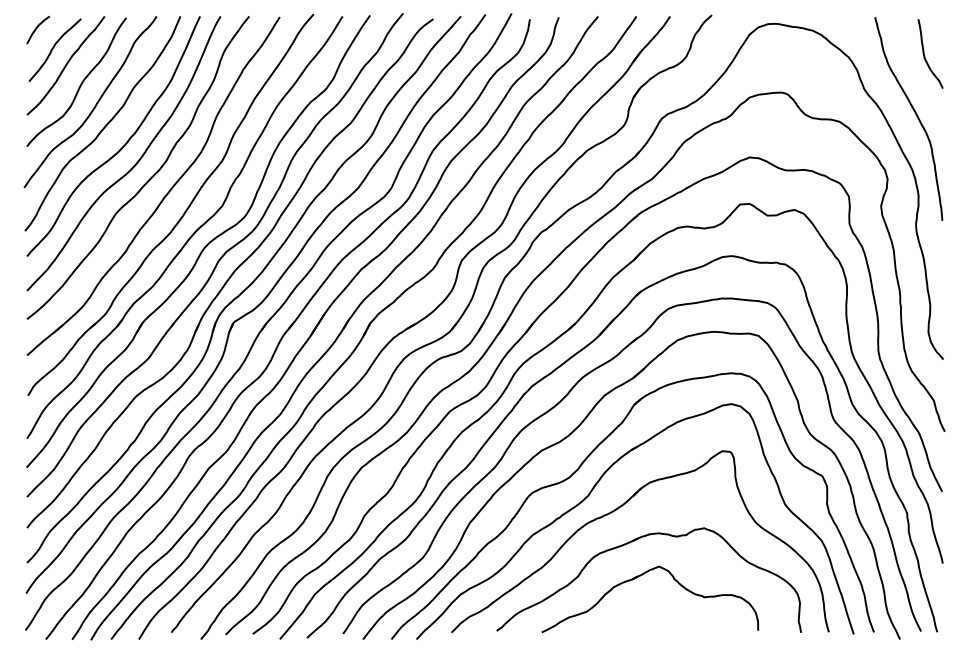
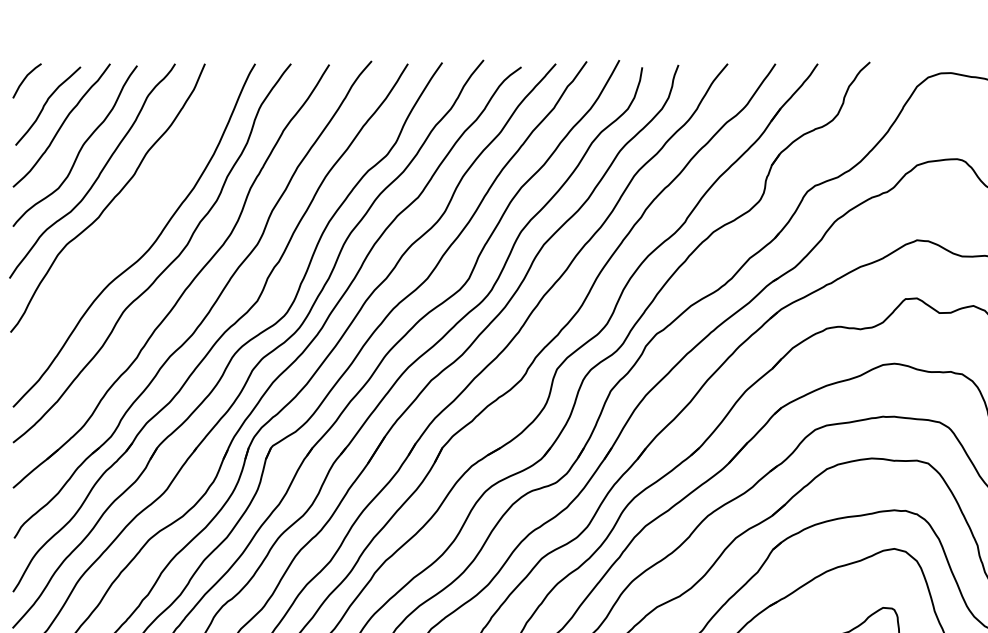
curve: (123, 145) -> (133, 225), removed

